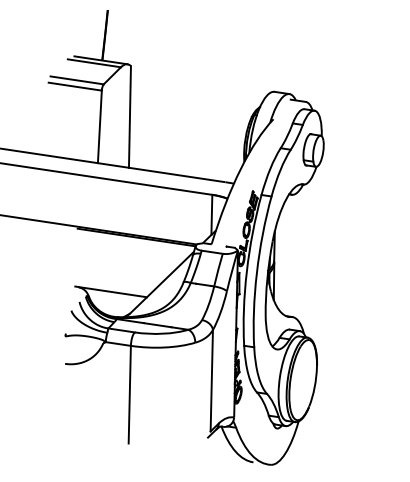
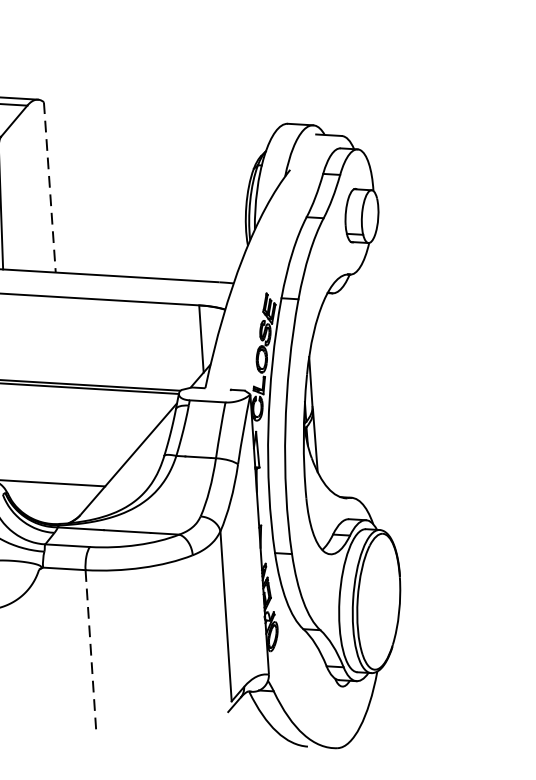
line: (129, 116) -> (48, 186), solid -> dashed
line: (129, 394) -> (90, 651), solid -> dashed

